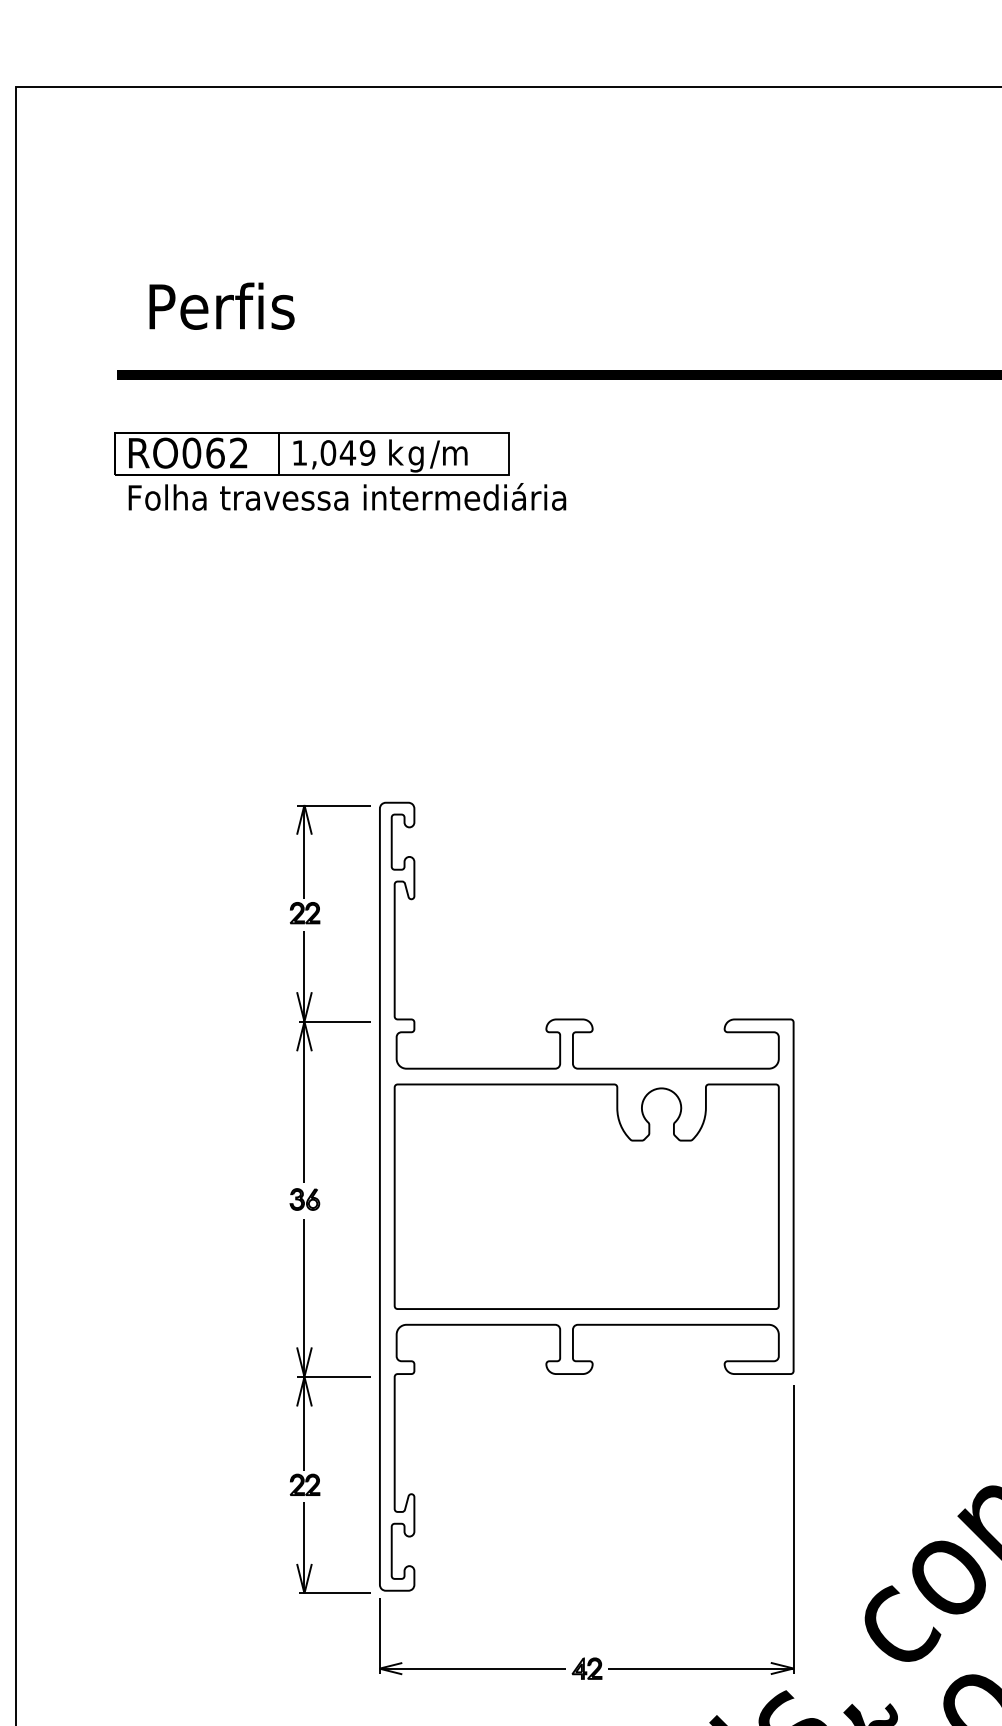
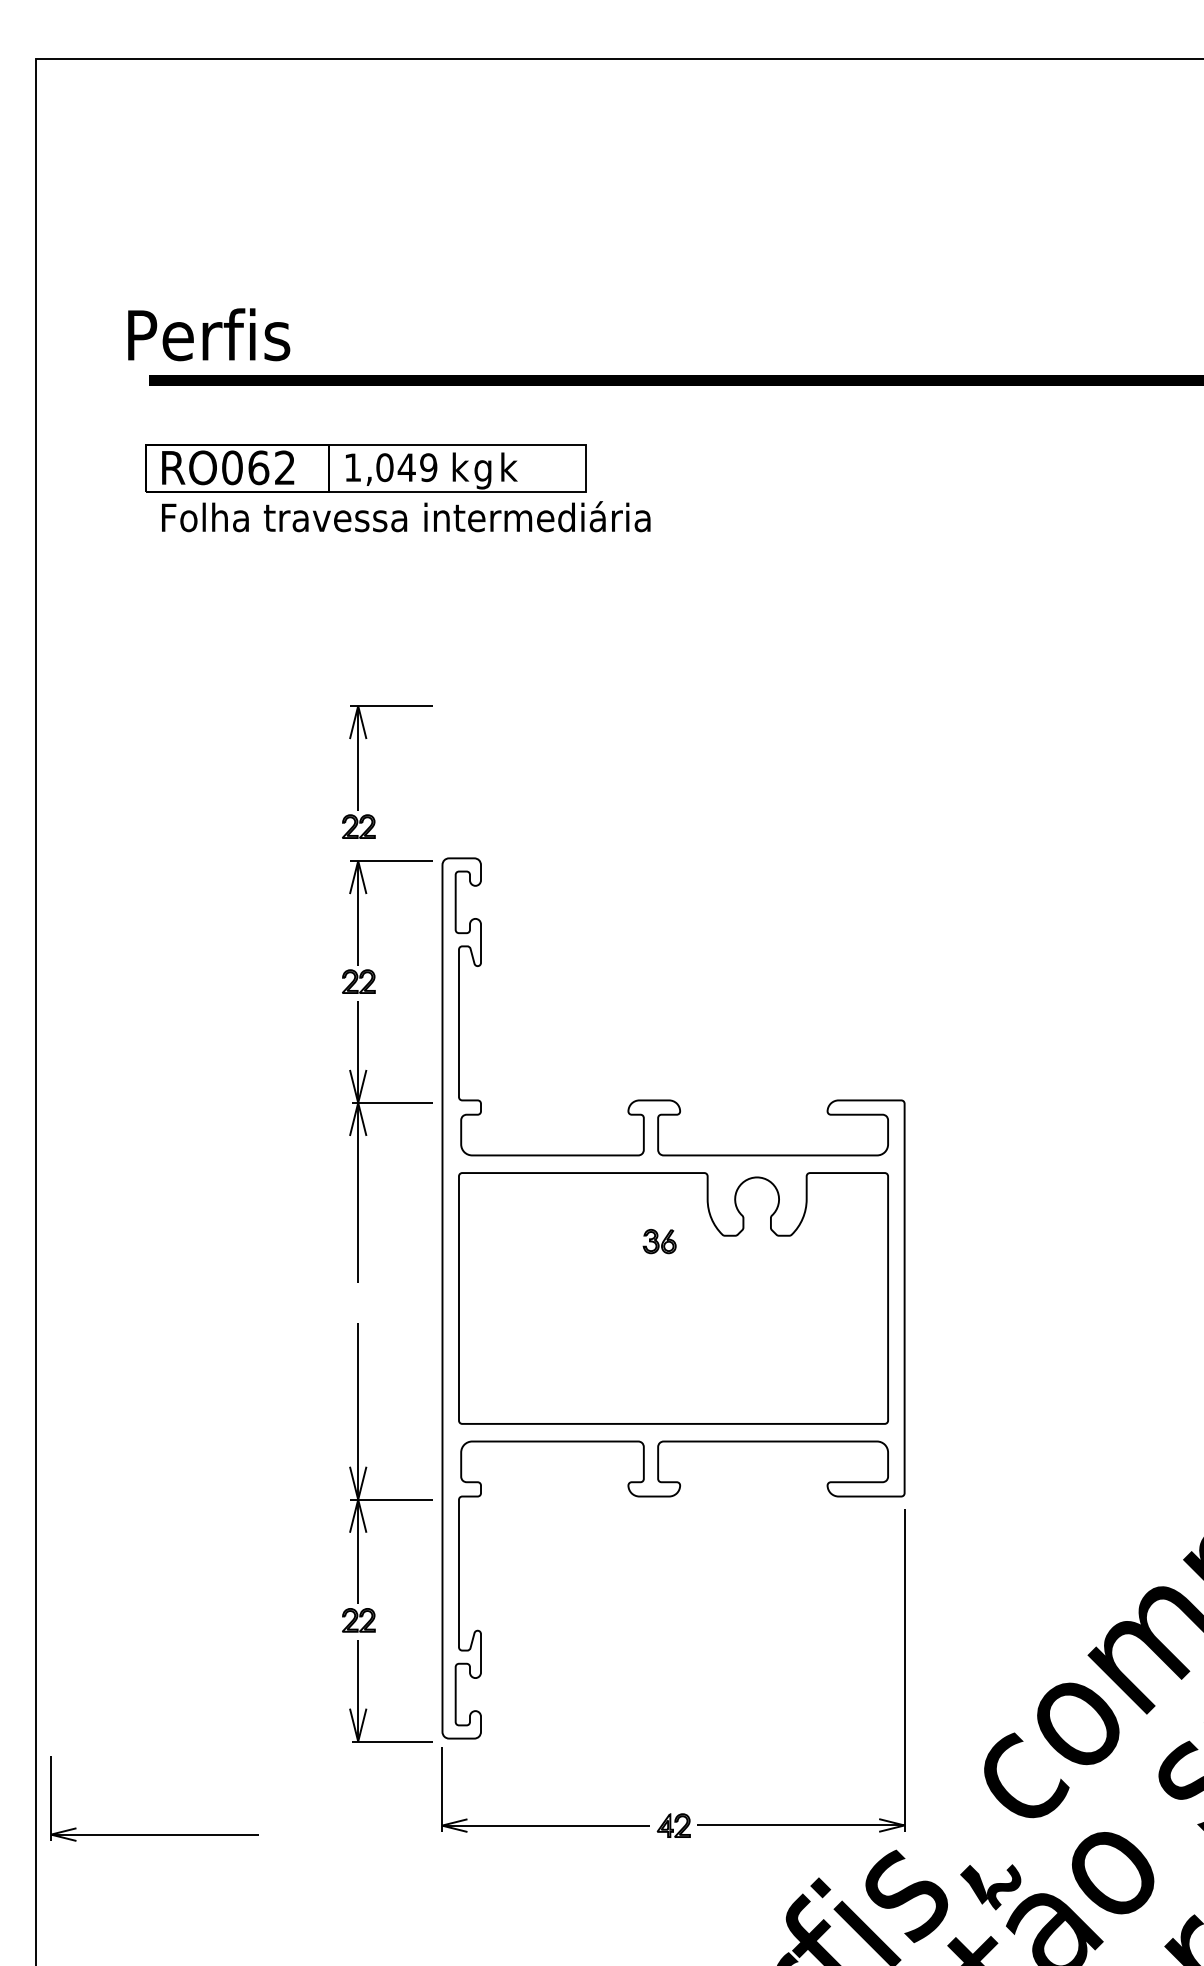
text: (222, 306) -> (209, 334), moved
text: (448, 453) -> (519, 468), /m -> k
part: (304, 725) -> (358, 771), added
part: (304, 1199) -> (659, 1241), moved
part: (122, 1676) -> (154, 1834), added

